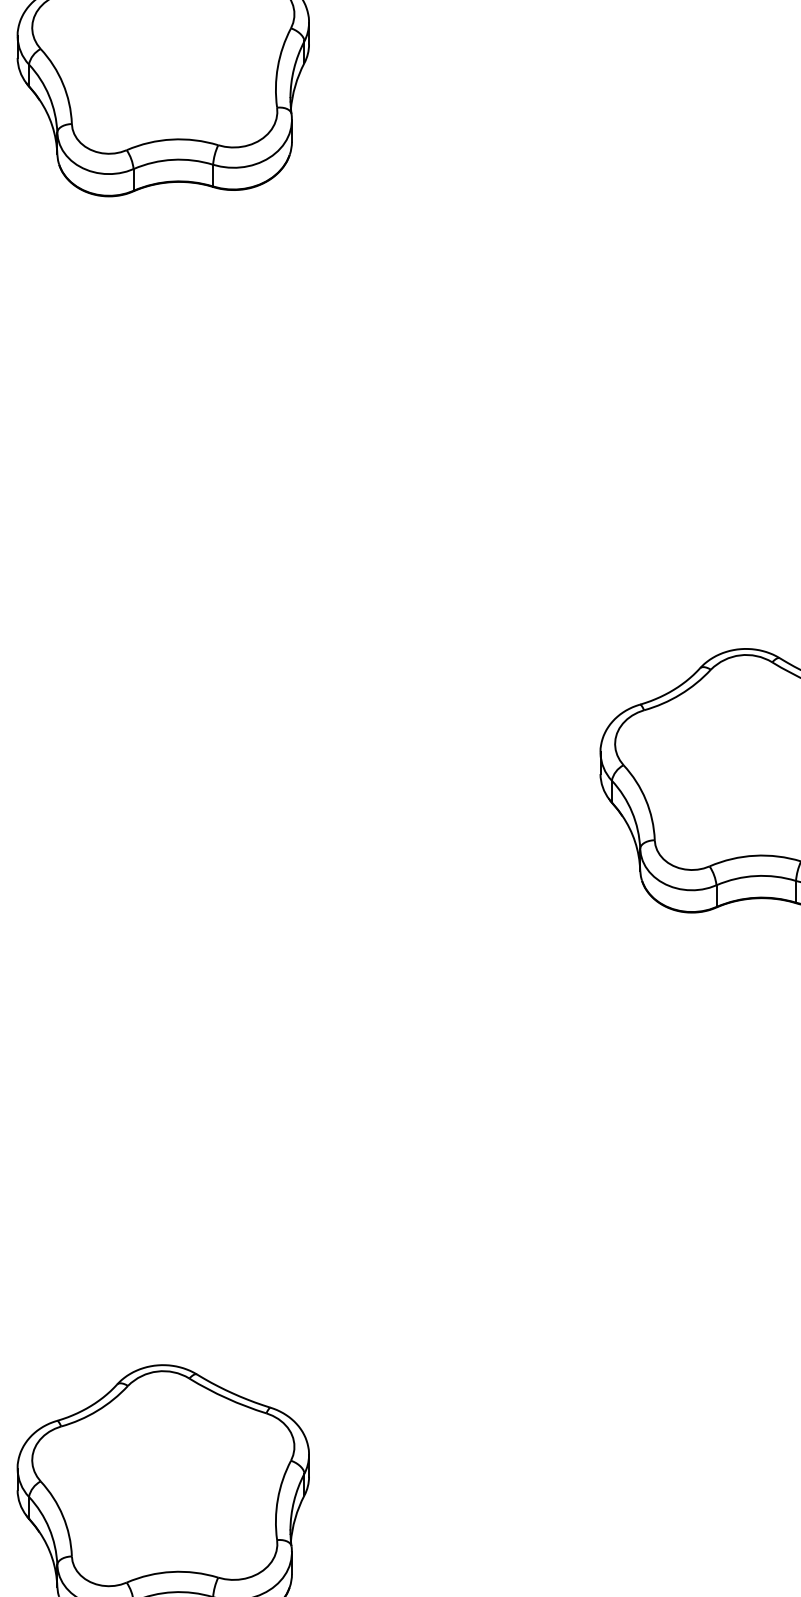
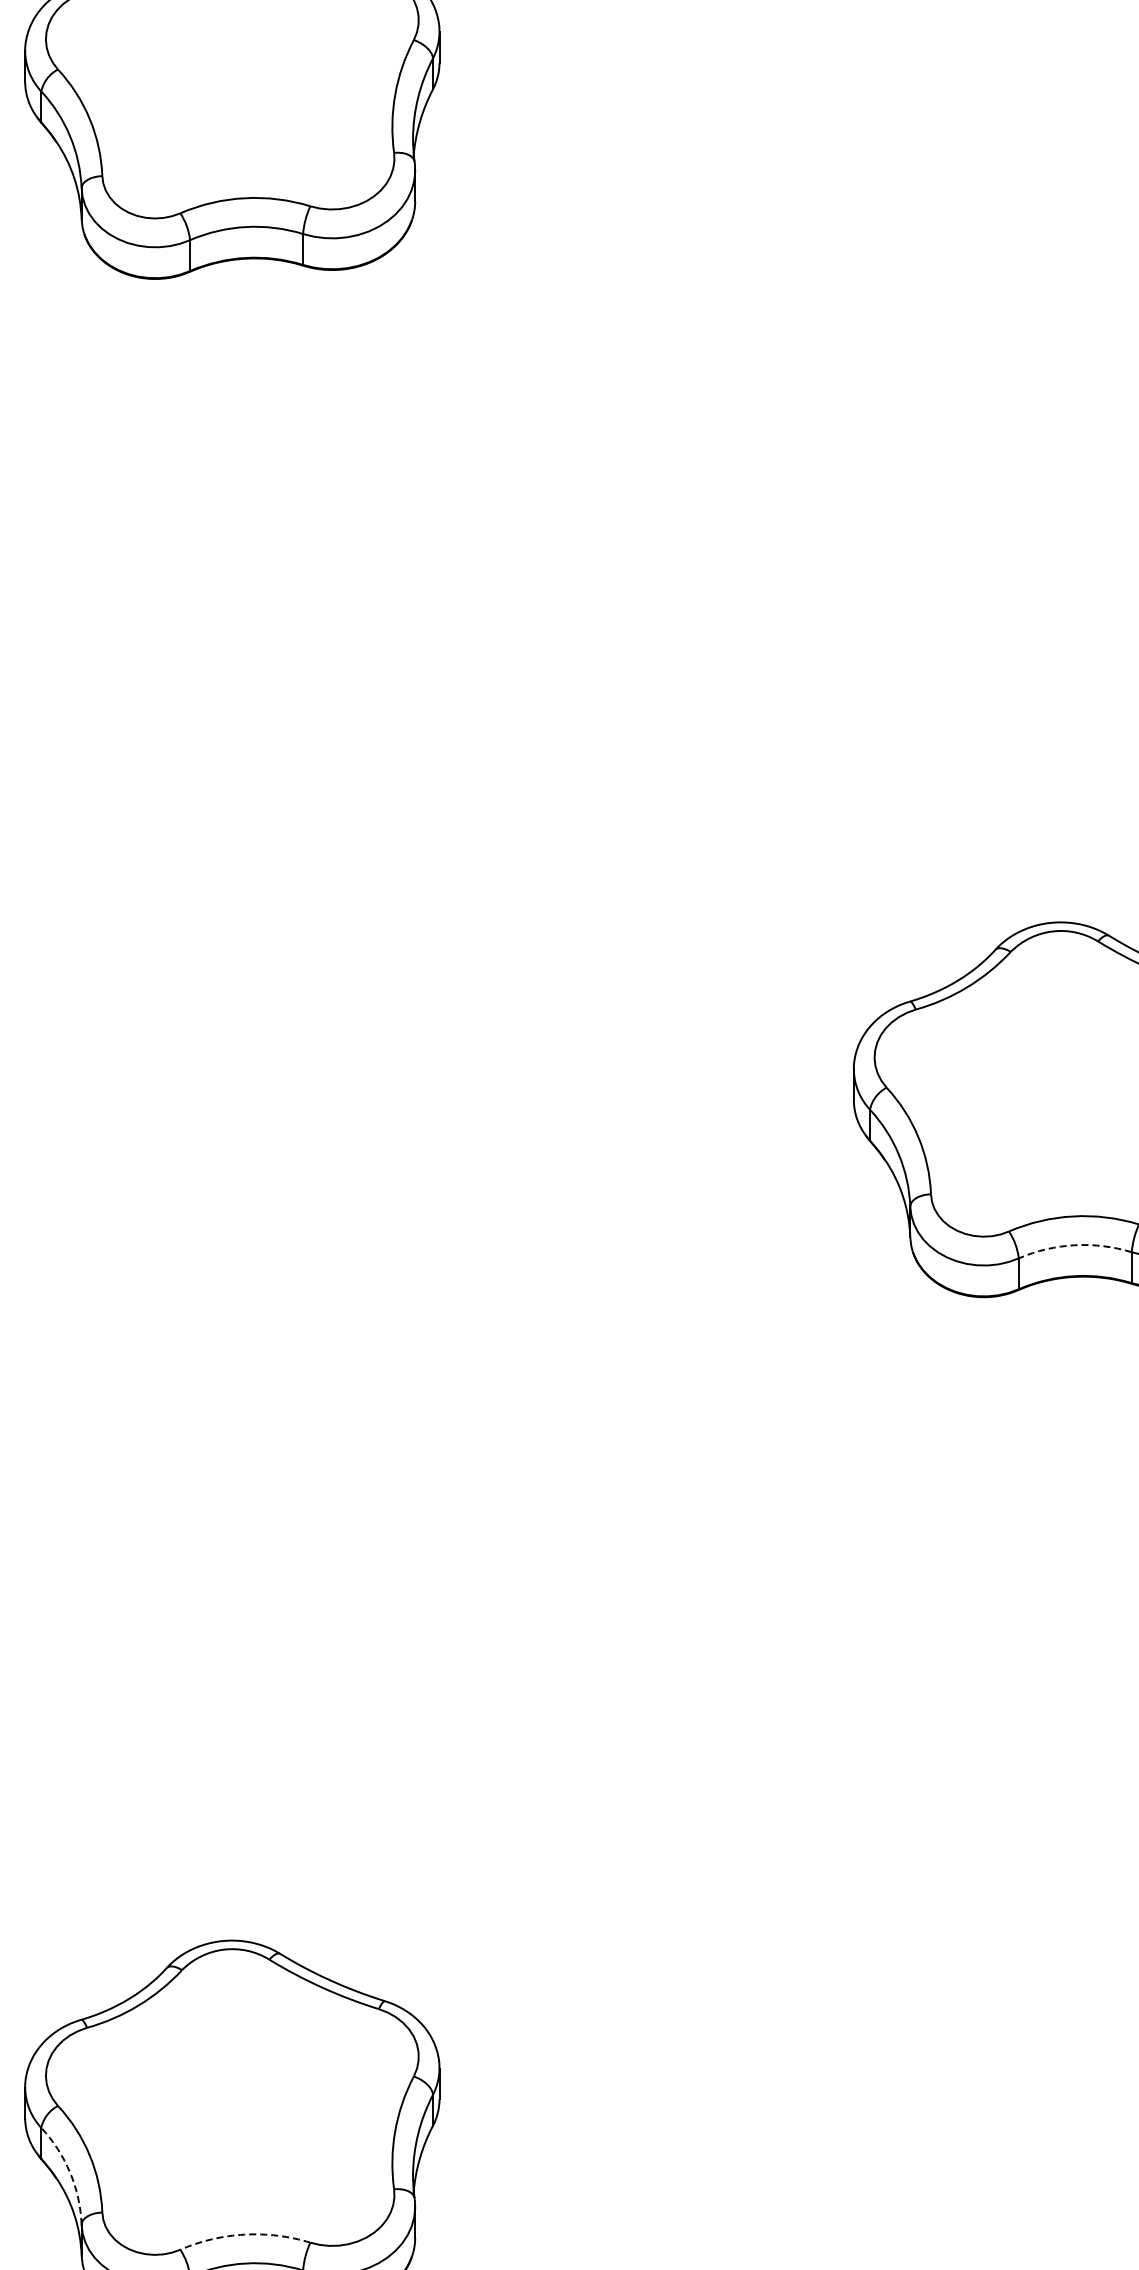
arc: (755, 876) -> (1074, 1245), solid -> dashed
arc: (49, 1528) -> (70, 2172), solid -> dashed
arc: (171, 1571) -> (244, 2234), solid -> dashed

